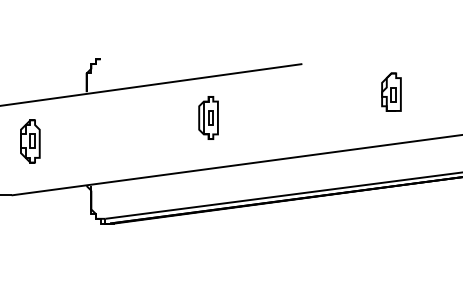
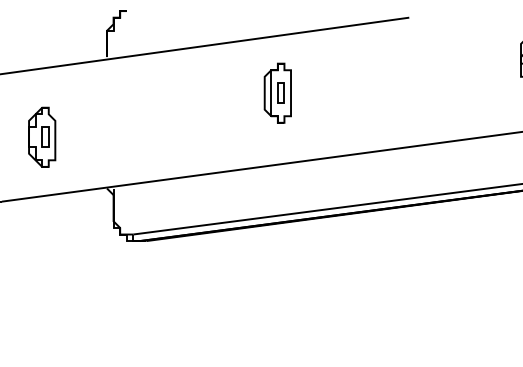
part: (30, 141) -> (42, 137), moved

